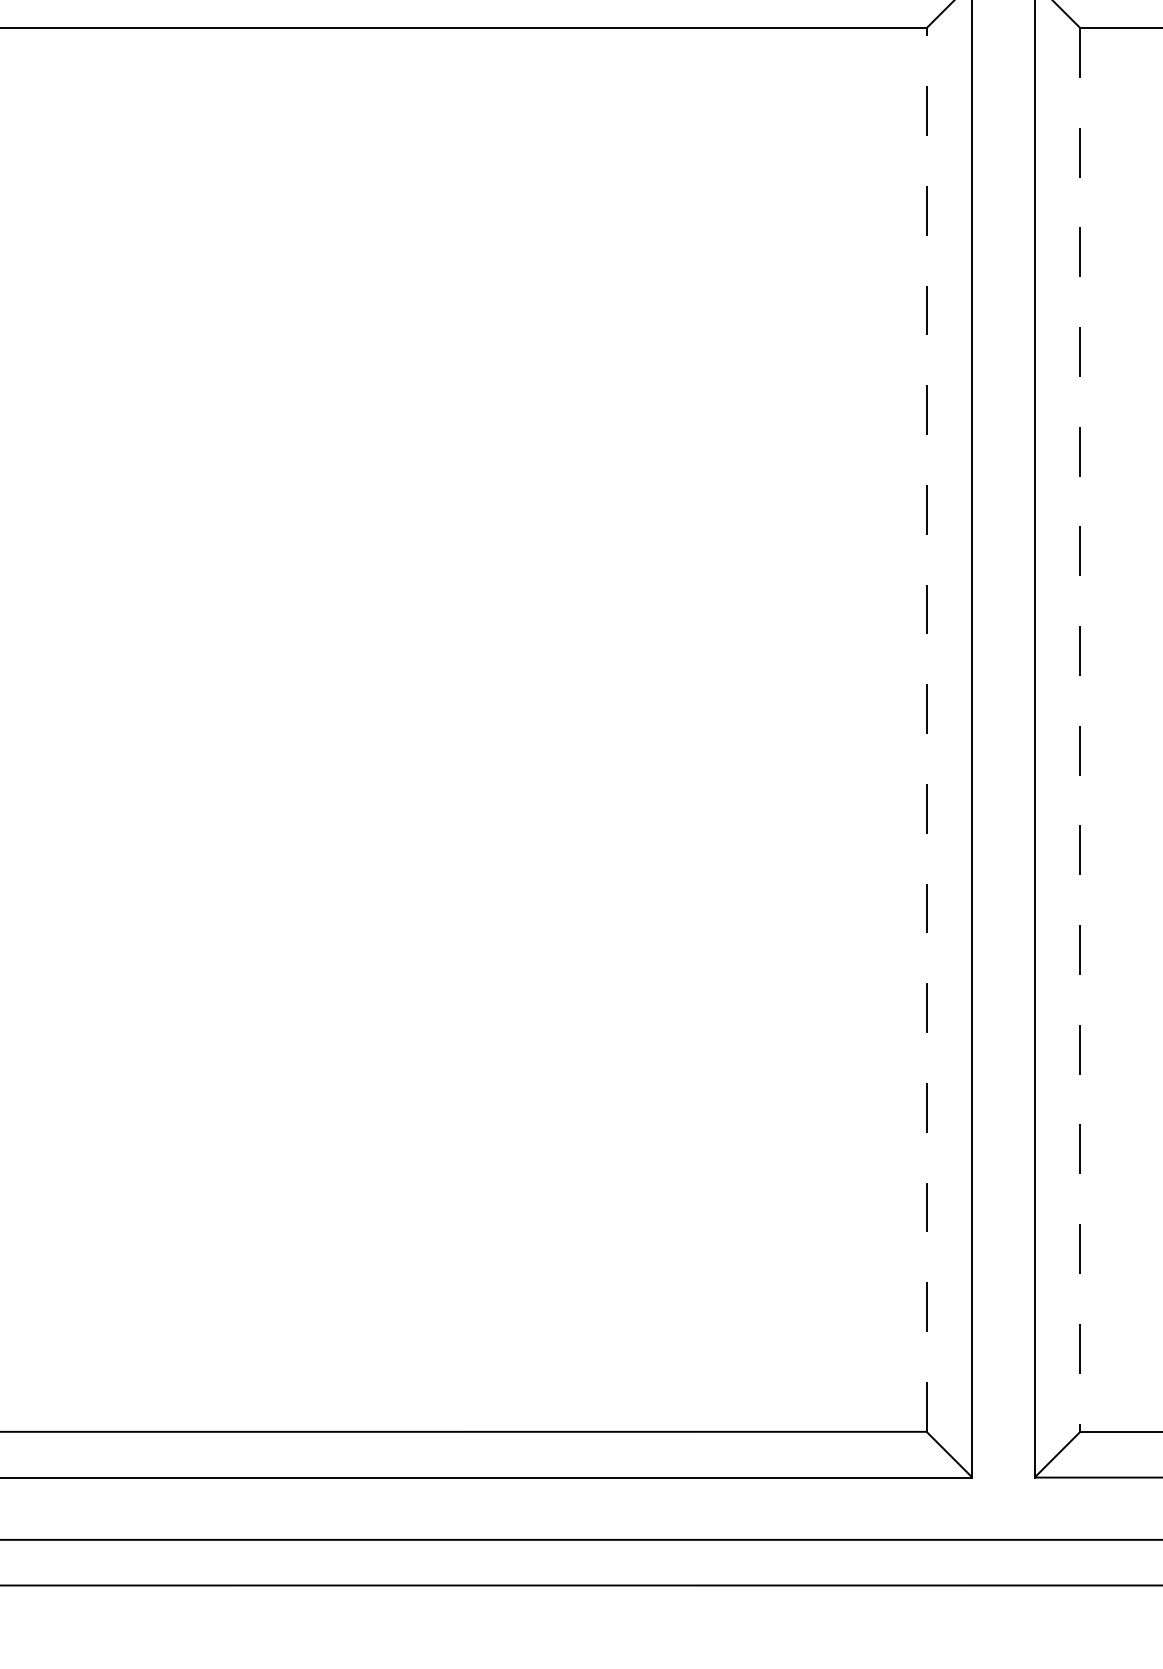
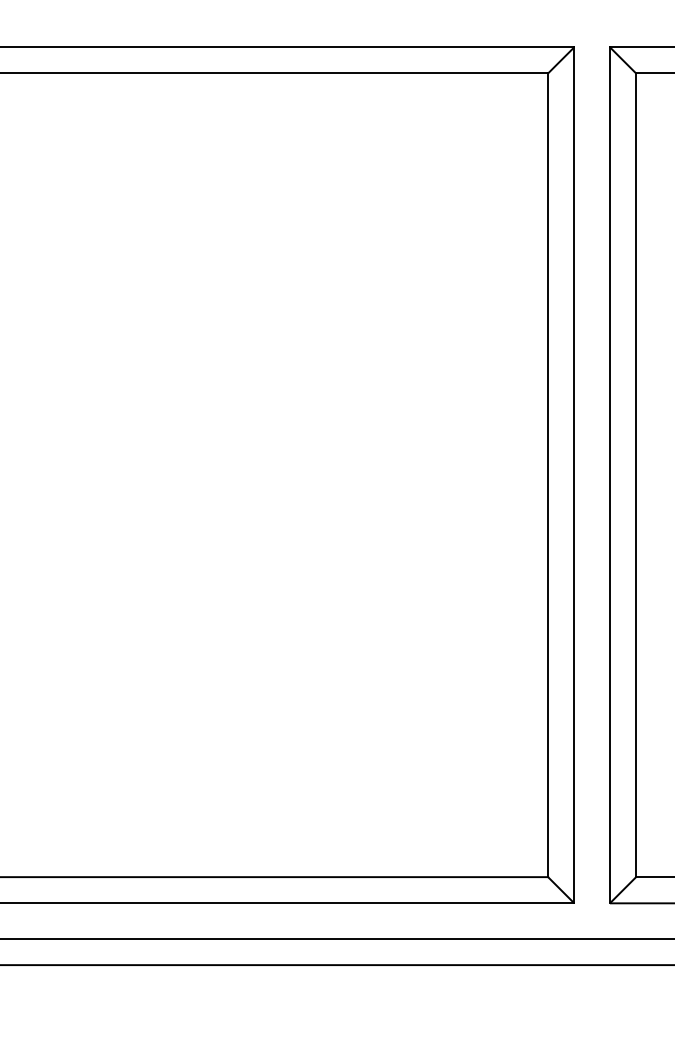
line: (927, 730) -> (548, 475), dashed -> solid
line: (1080, 730) -> (636, 475), dashed -> solid

